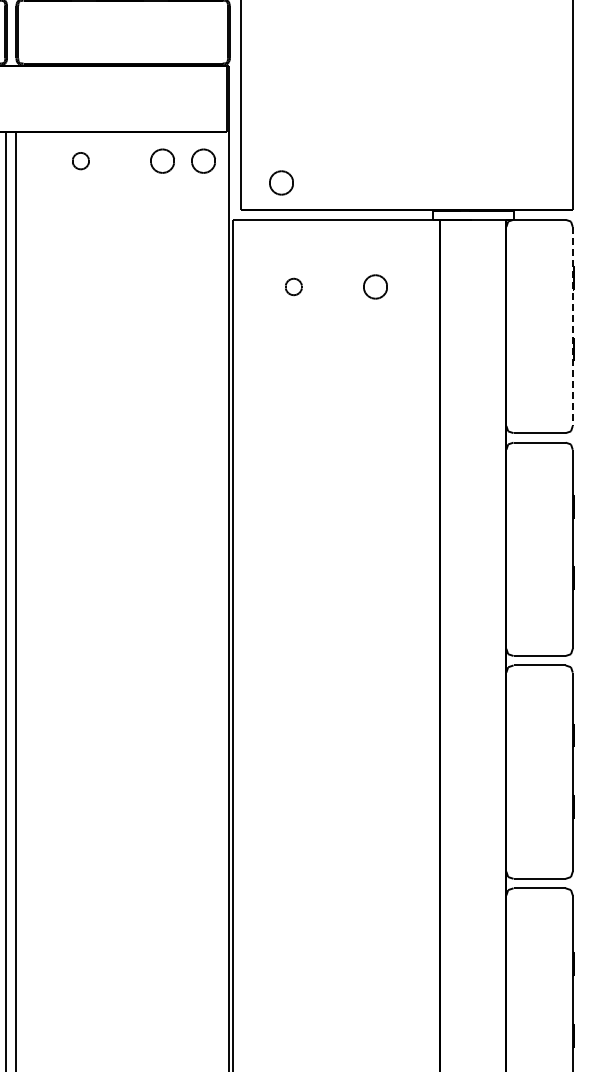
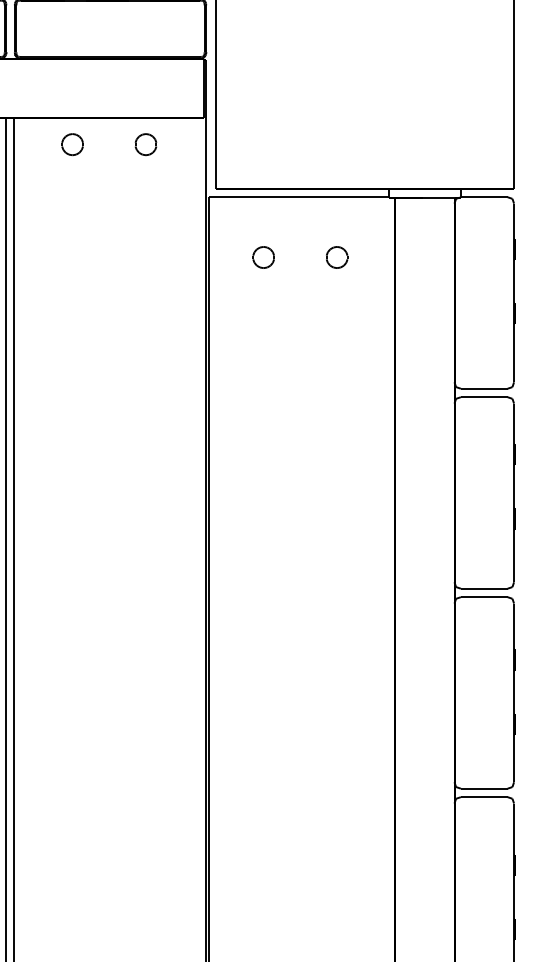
part: (80, 160) -> (72, 144), size x1.43
part: (203, 160) -> (182, 144), removed
part: (281, 182) -> (252, 163), removed
part: (293, 286) -> (263, 257), size x1.43
line: (572, 326) -> (513, 292), dashed -> solid

